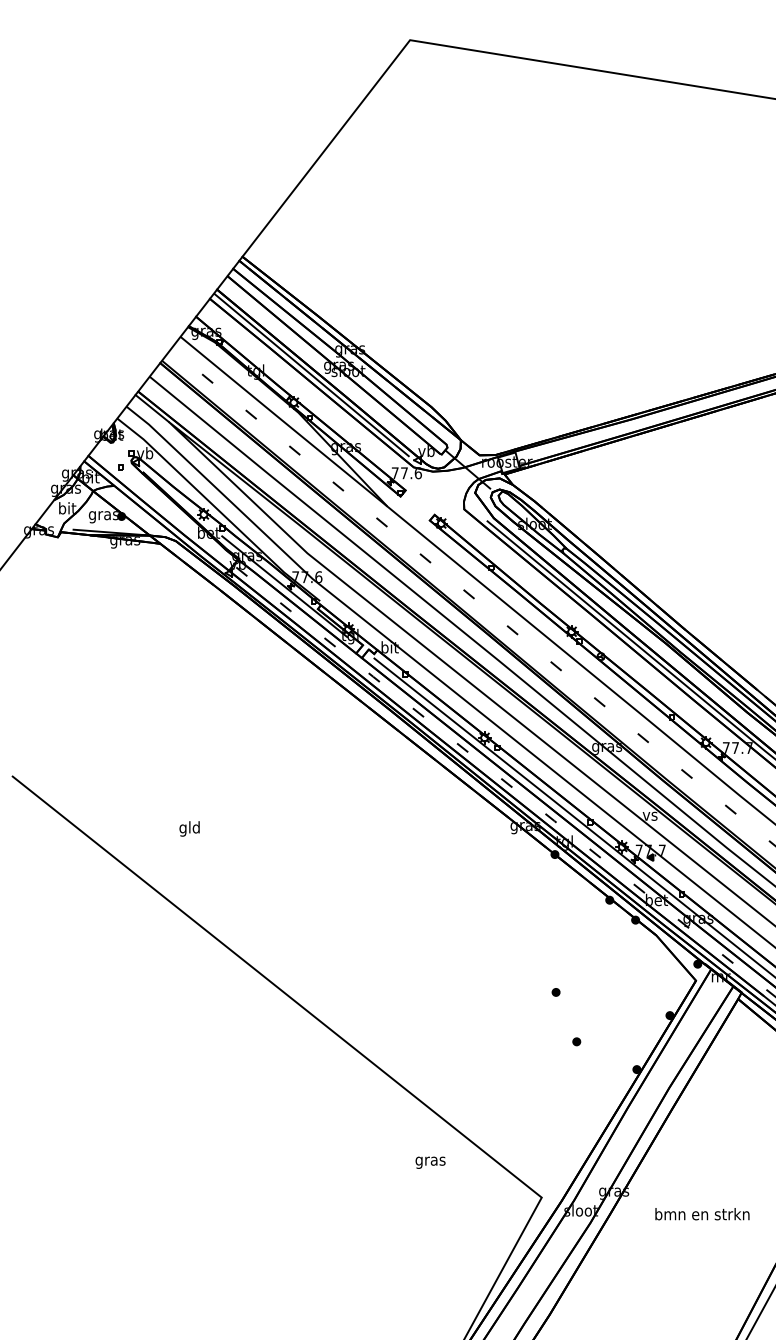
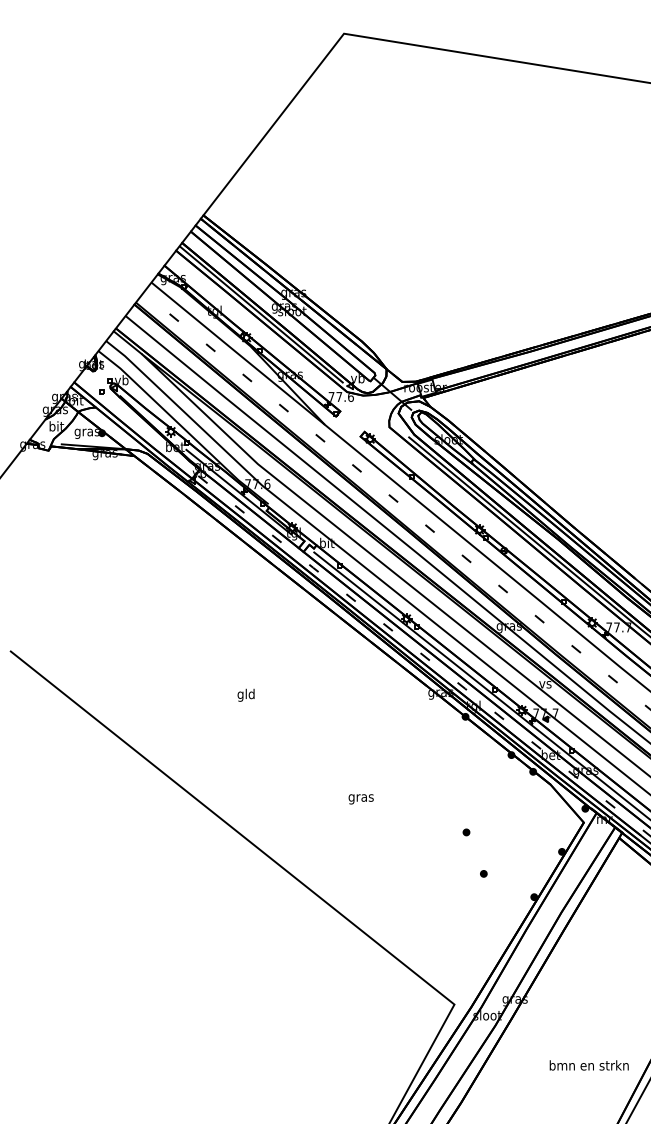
text: (188, 827) -> (245, 694), moved
text: (429, 1162) -> (360, 799), moved
text: (701, 1214) -> (588, 1065), moved

